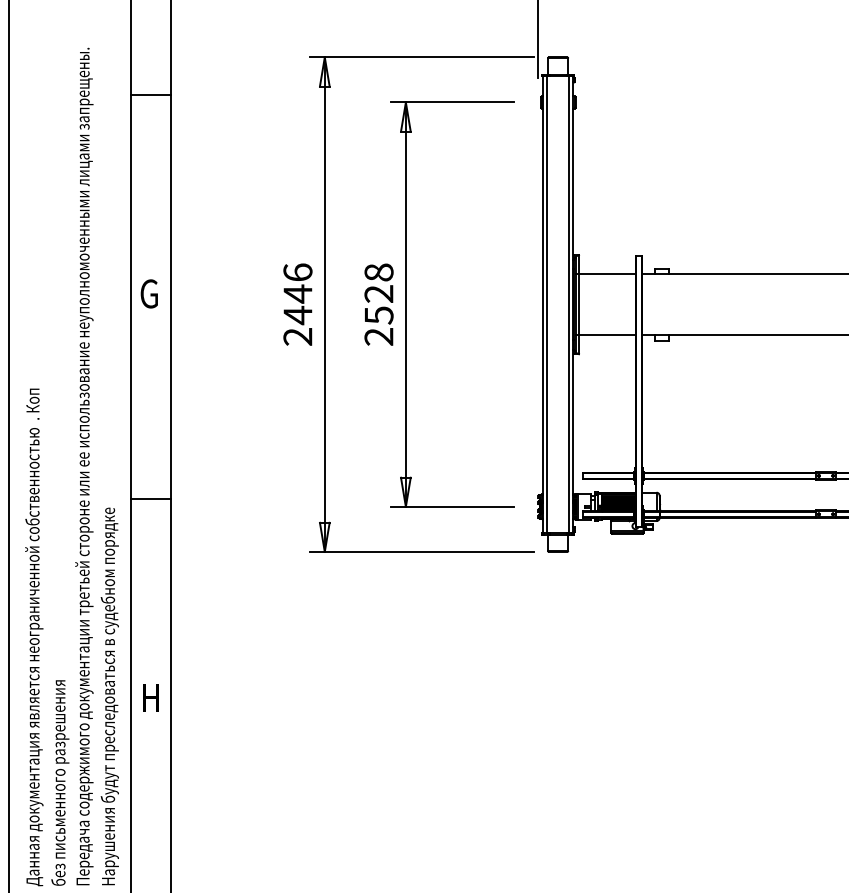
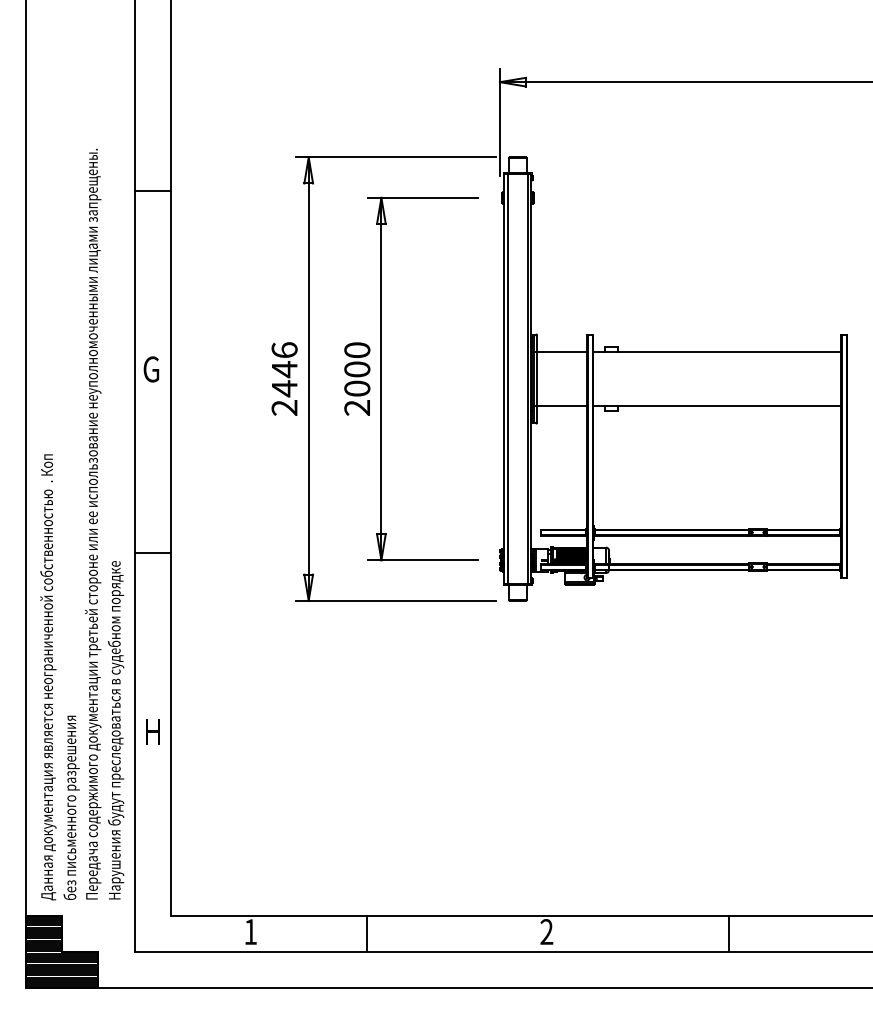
text: (379, 293) -> (357, 369), 2528 -> 2000

